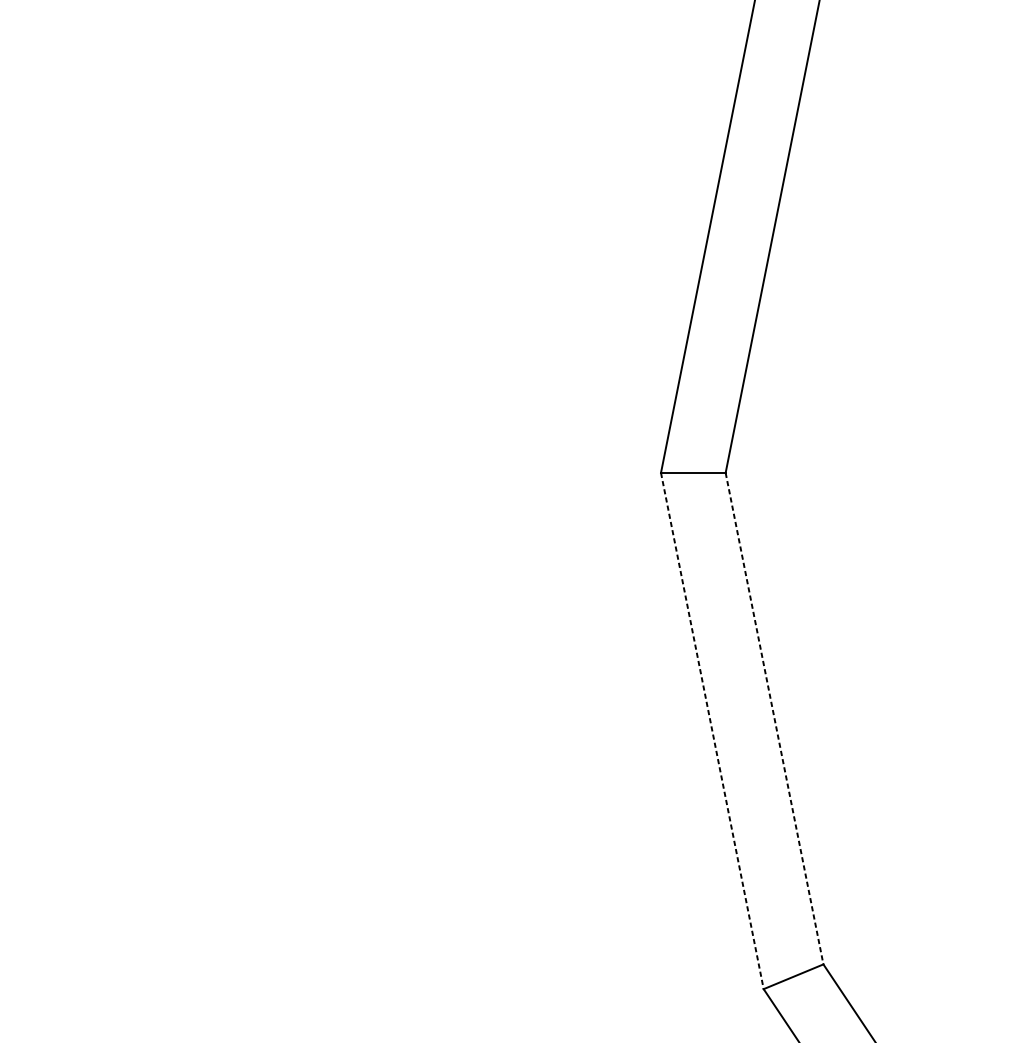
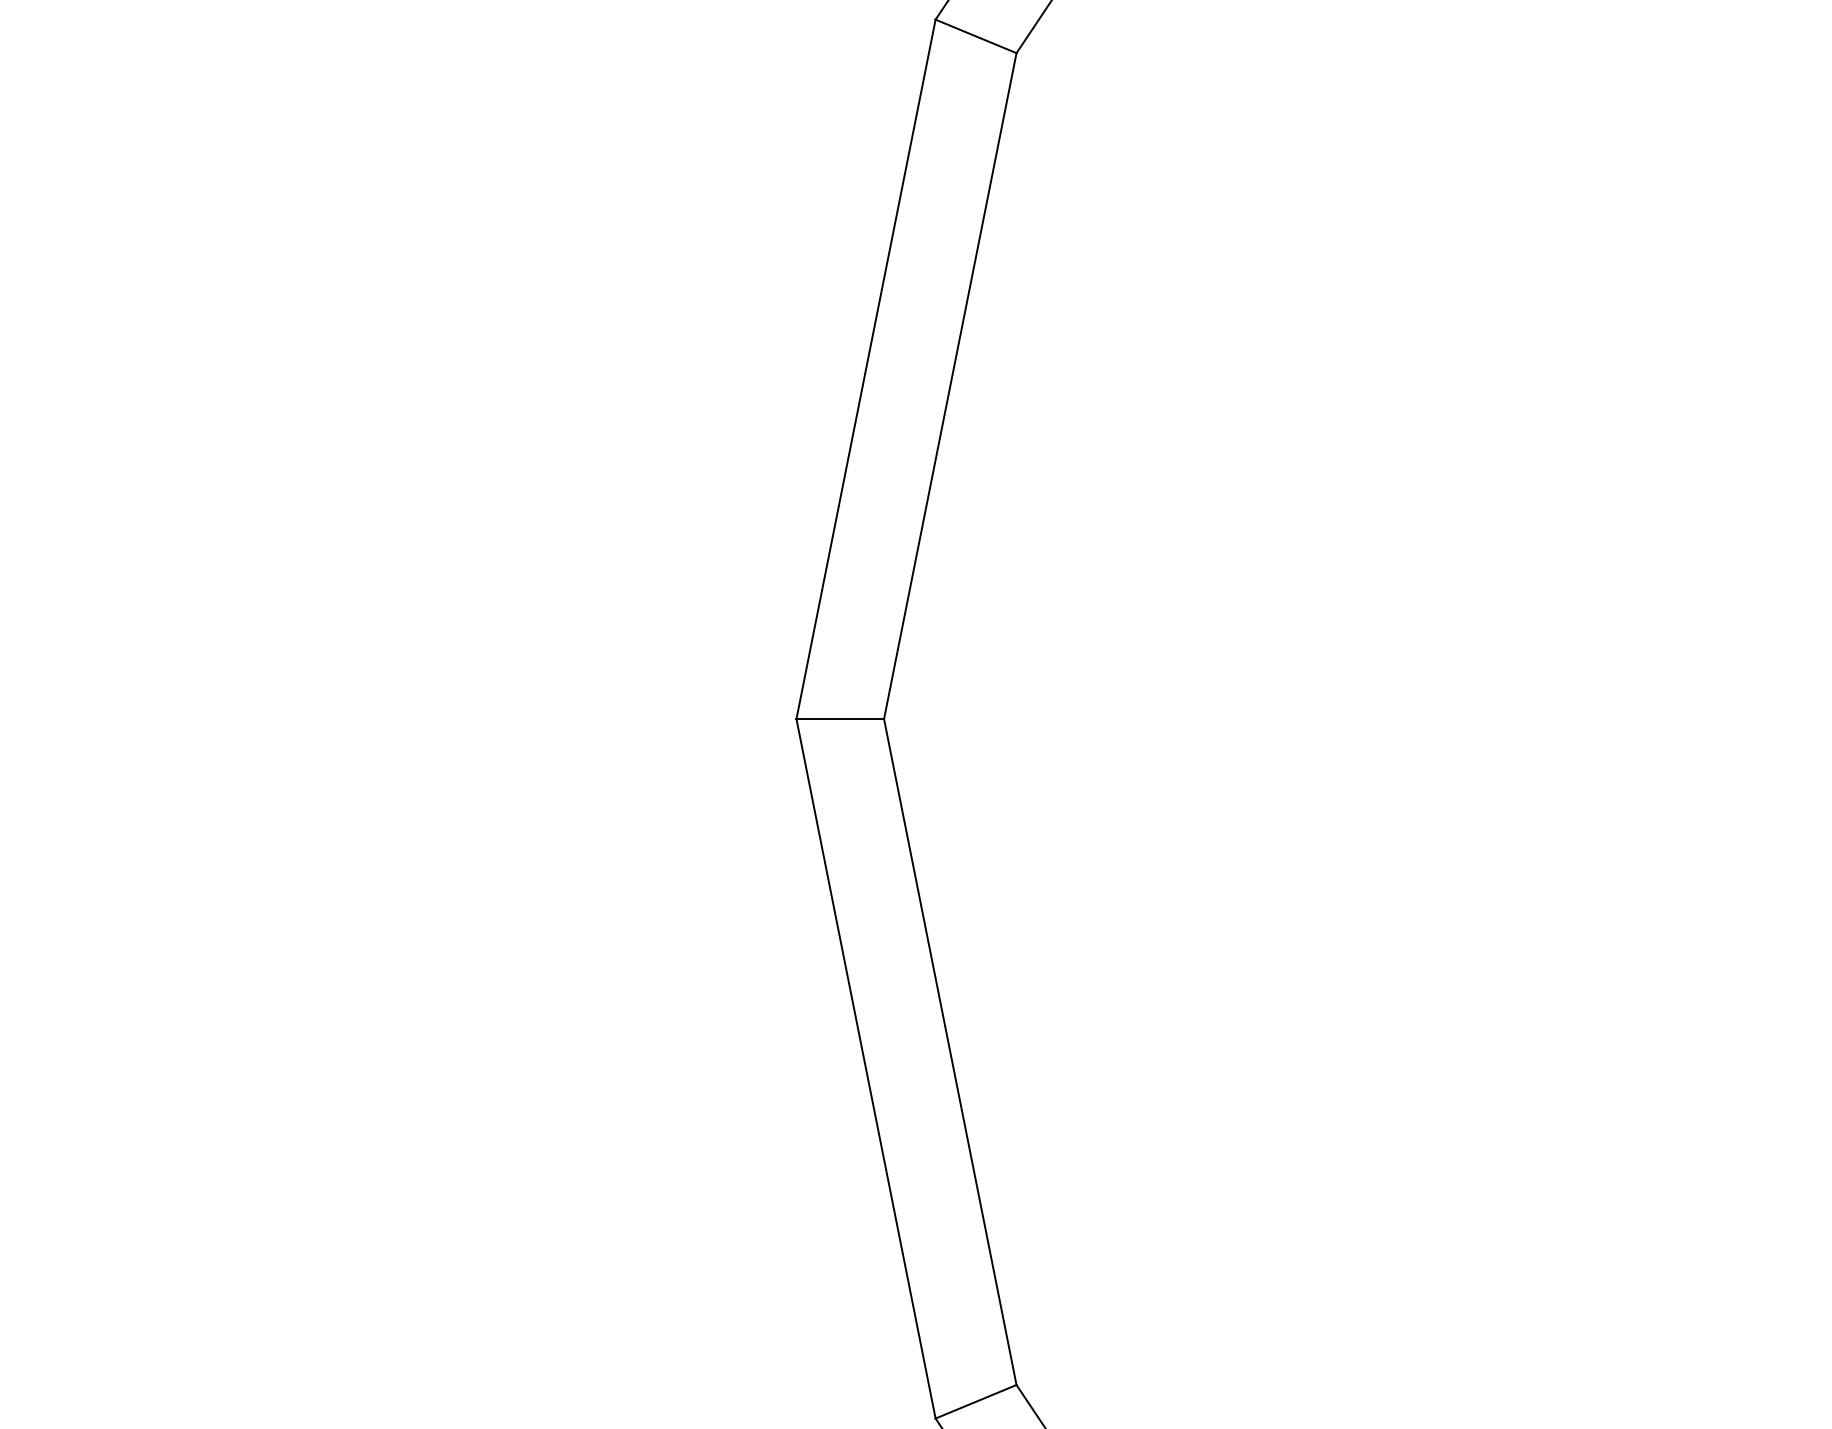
line: (774, 718) -> (950, 1052), dashed -> solid
line: (712, 730) -> (866, 1068), dashed -> solid

